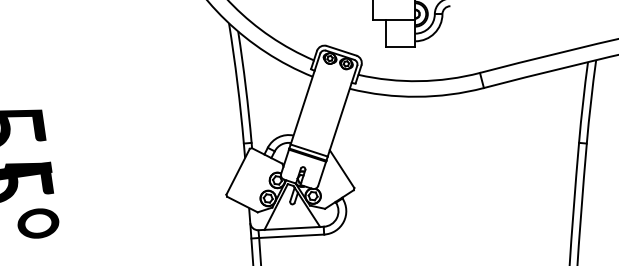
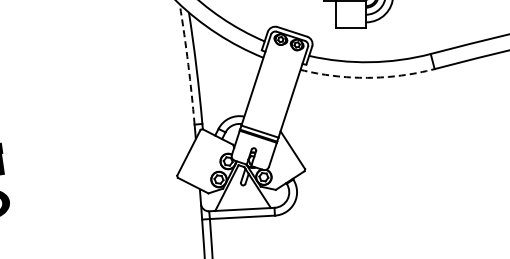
arc: (237, 83) -> (188, 64), solid -> dashed
arc: (416, 96) -> (367, 77), solid -> dashed

